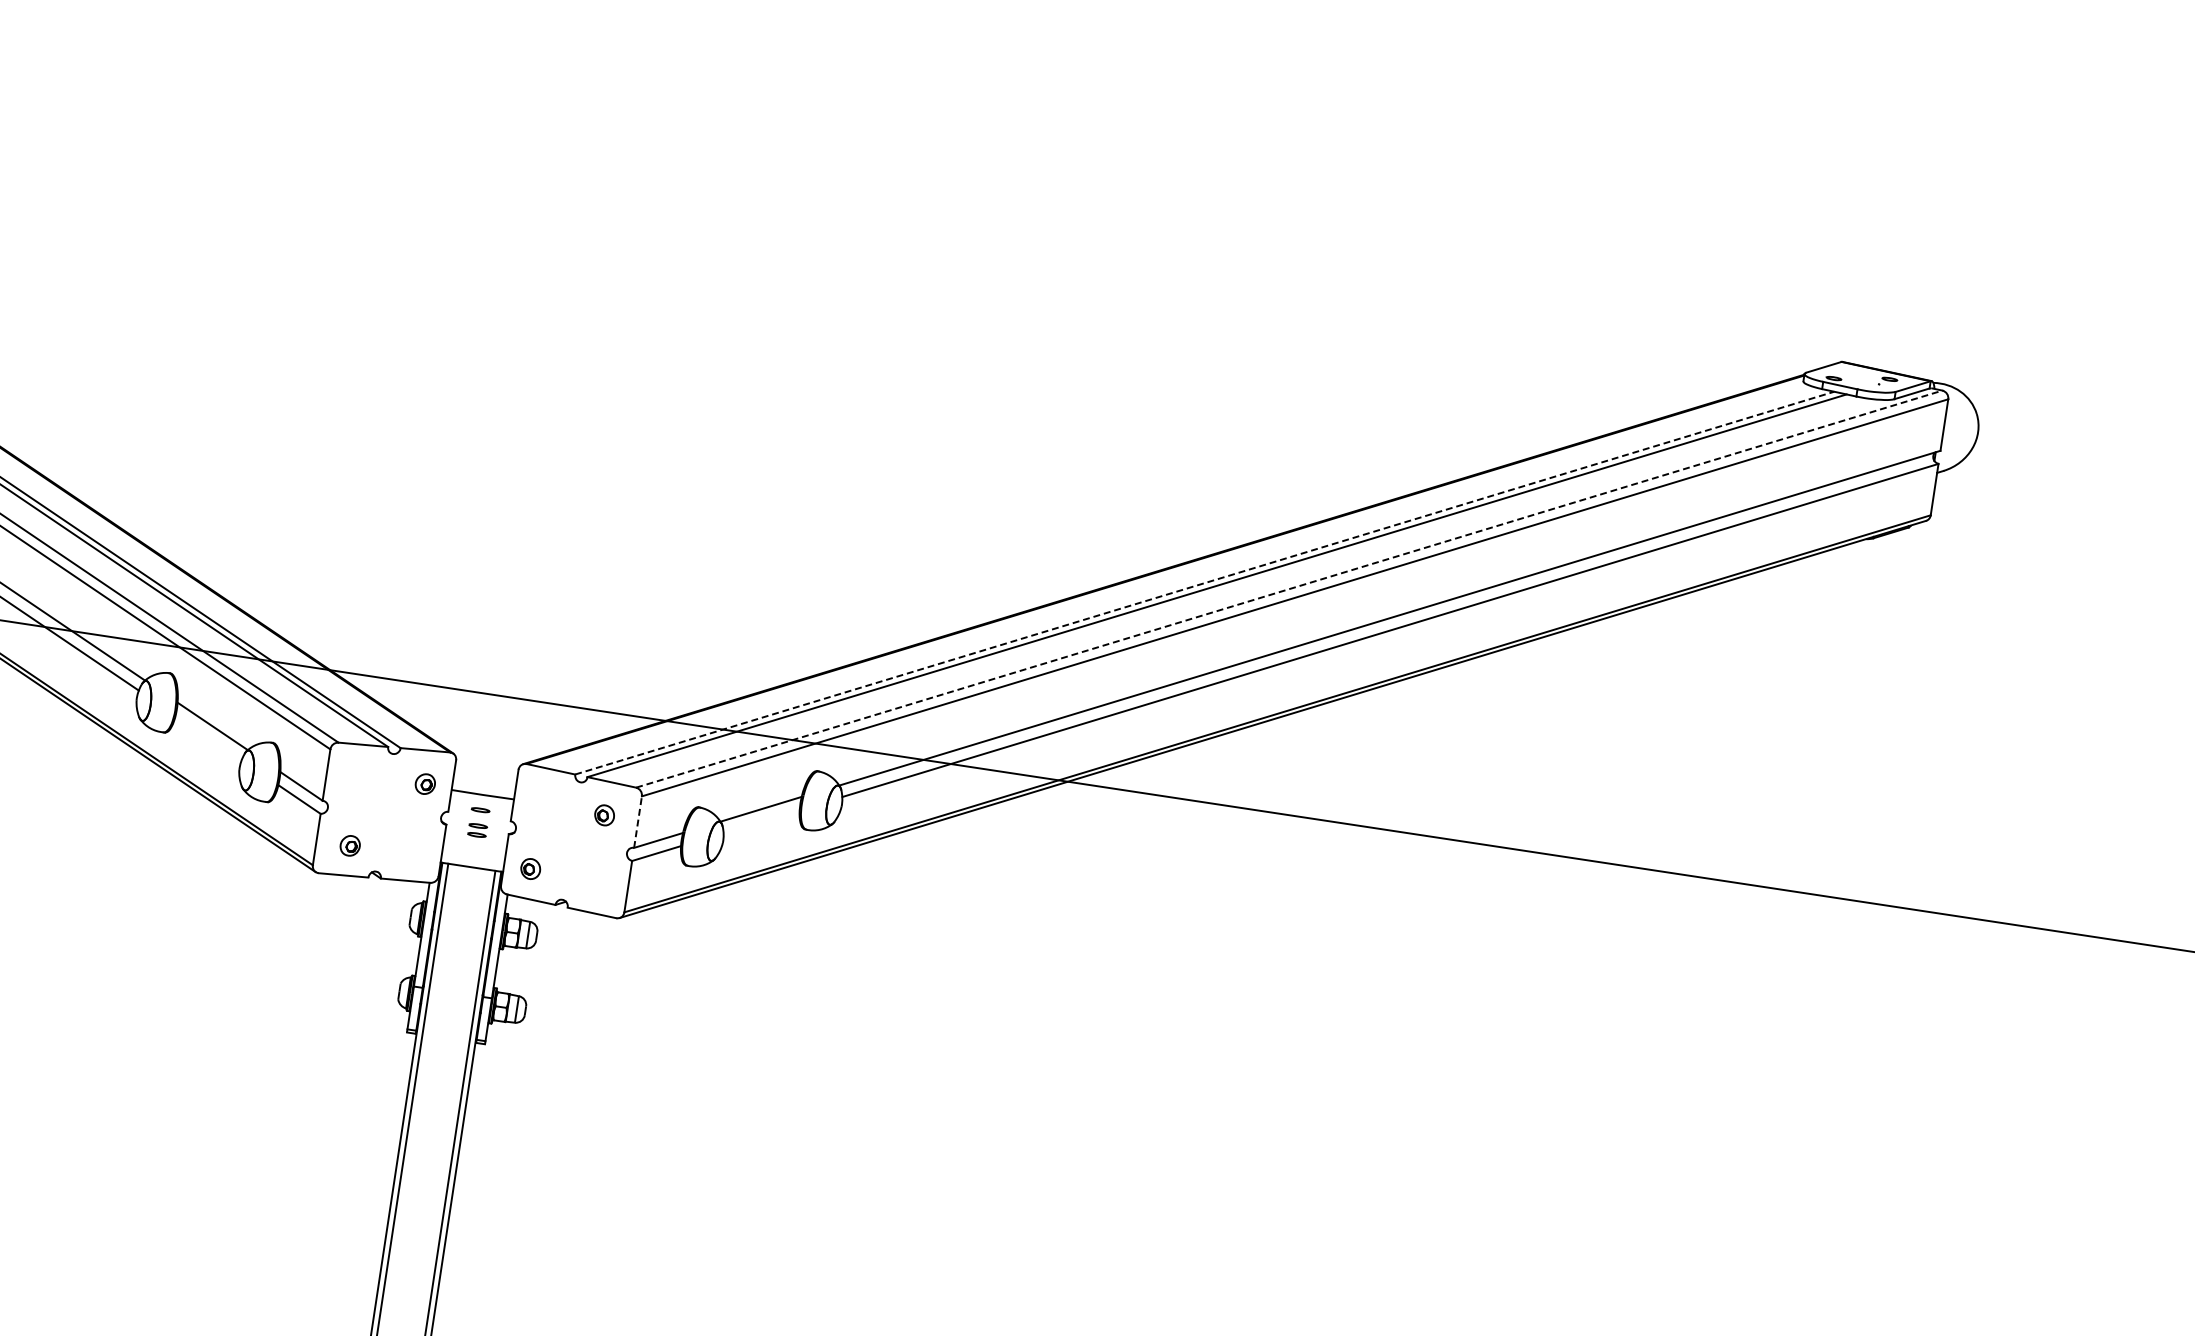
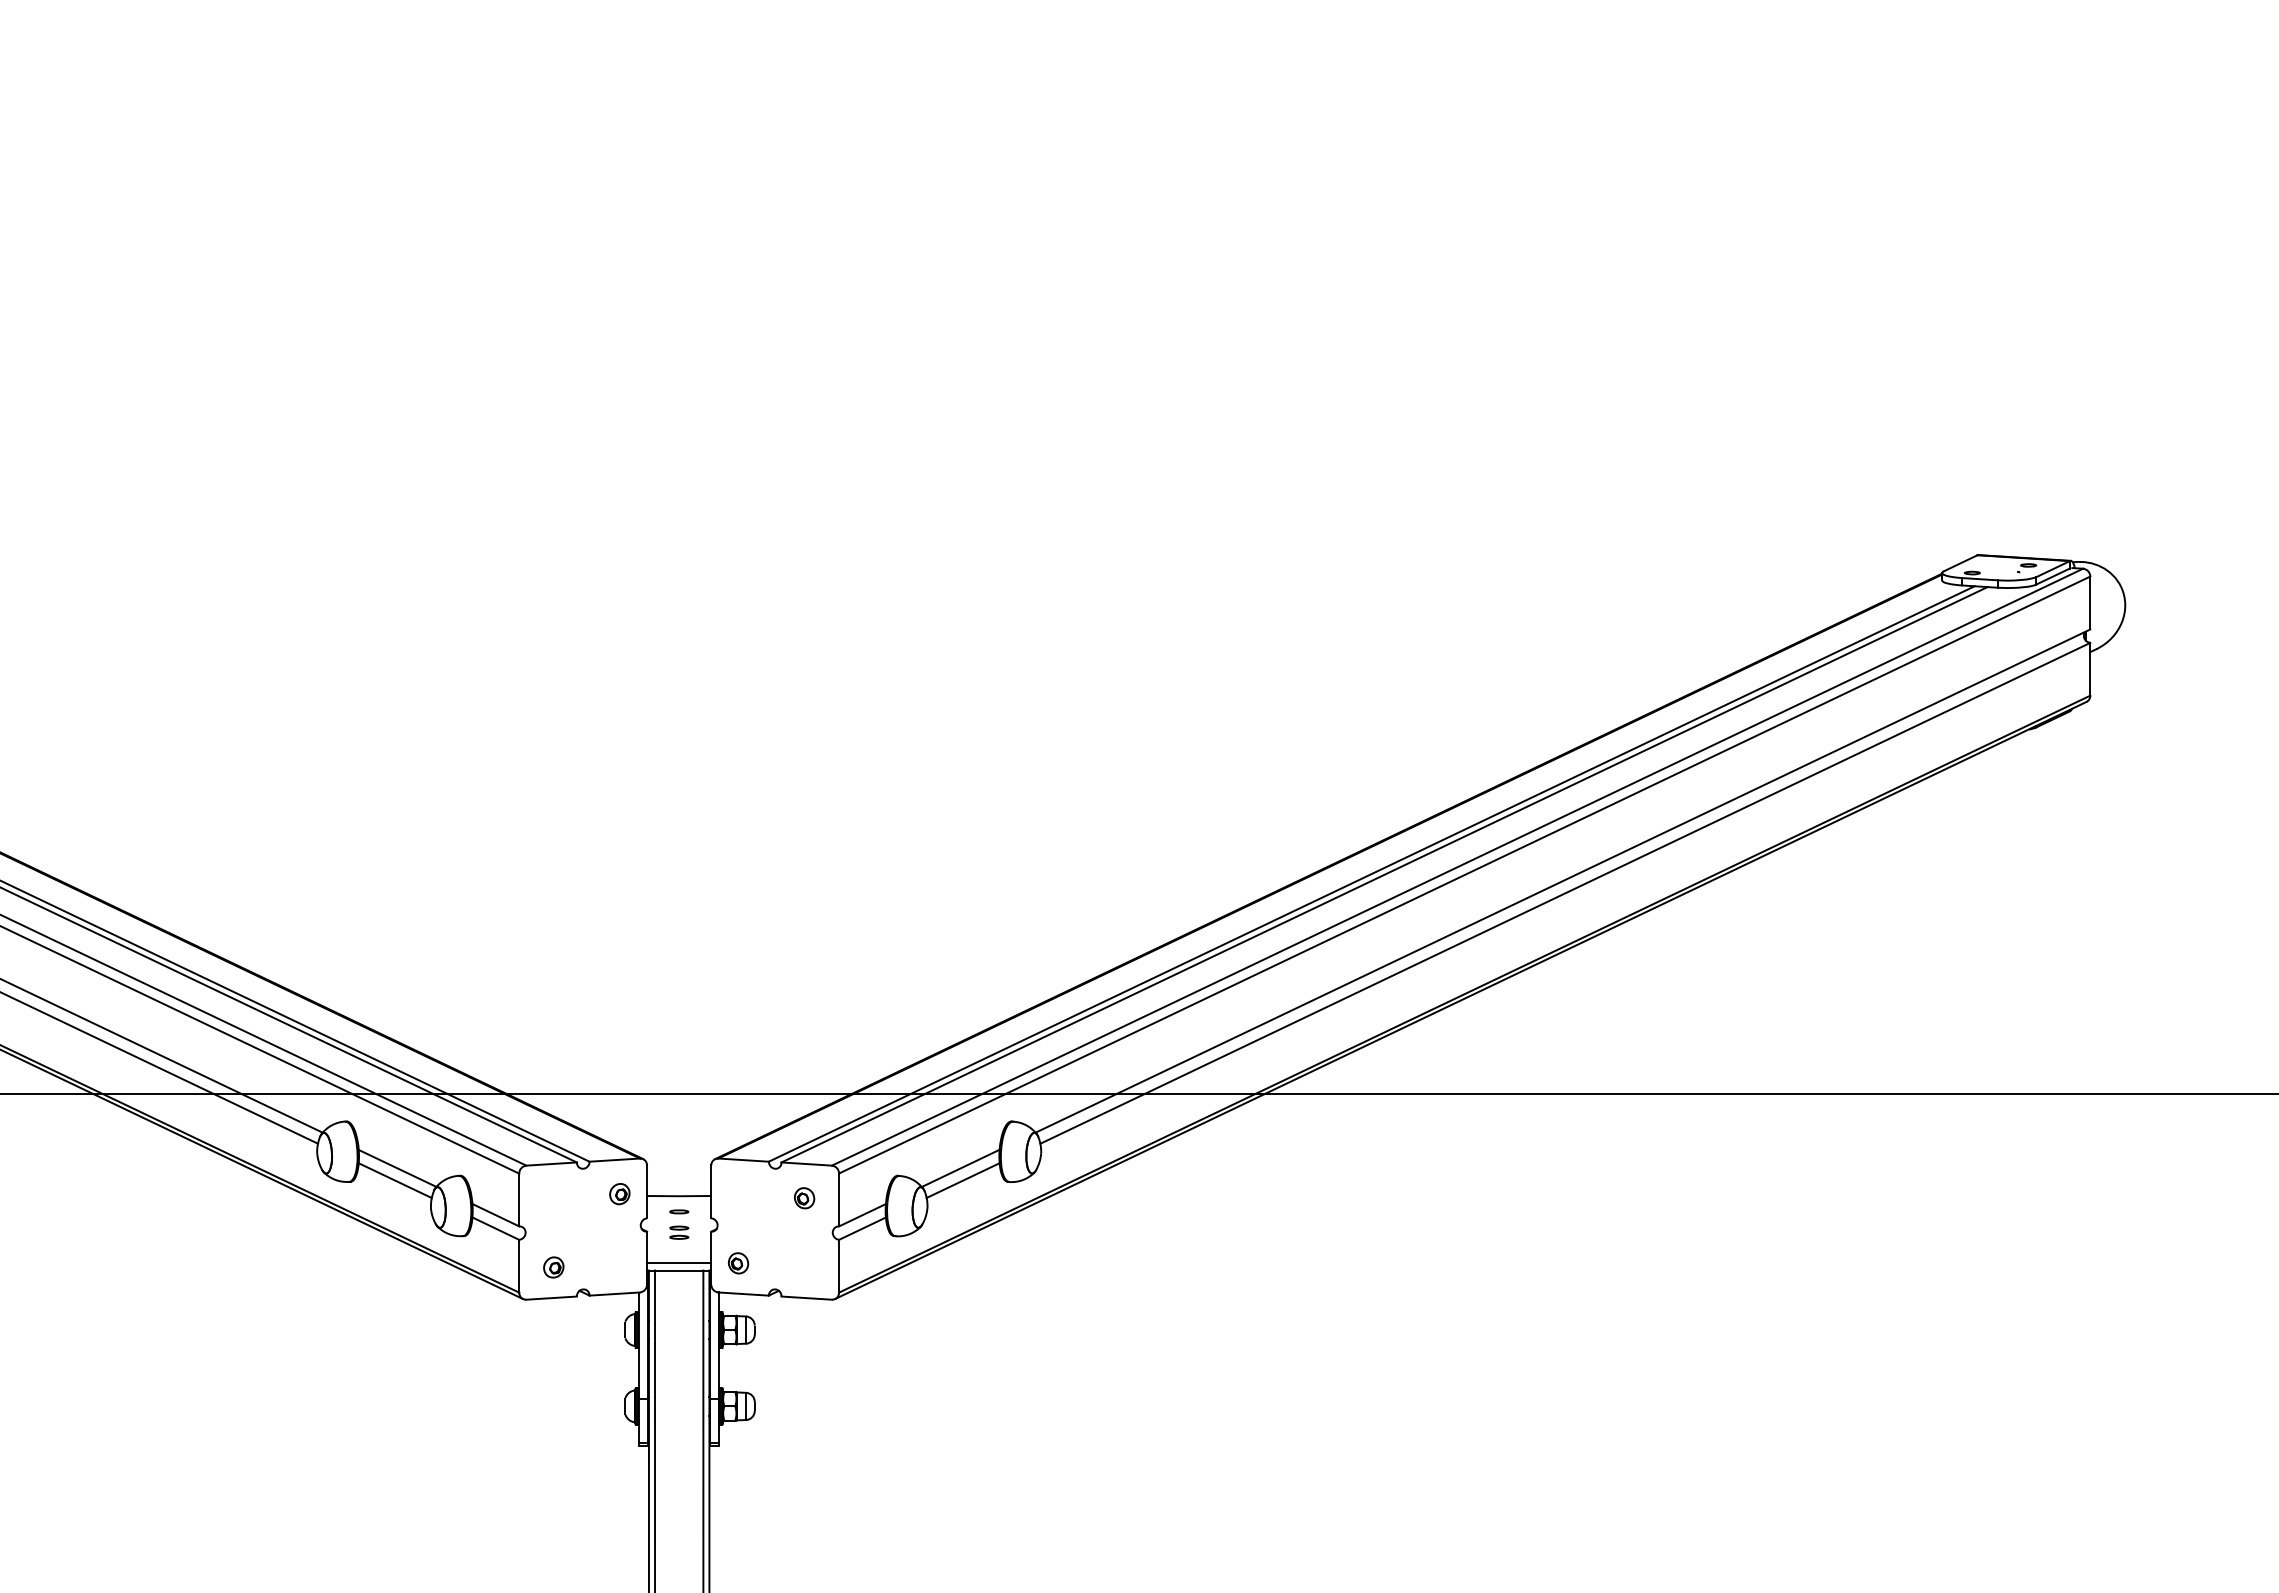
line: (1205, 582) -> (1372, 873), dashed -> solid
line: (1290, 588) -> (1458, 866), dashed -> solid
line: (207, 737) -> (394, 1180), added
line: (638, 821) -> (839, 1199), dashed -> solid
line: (761, 821) -> (962, 1180), added
line: (473, 860) -> (679, 1263), added

